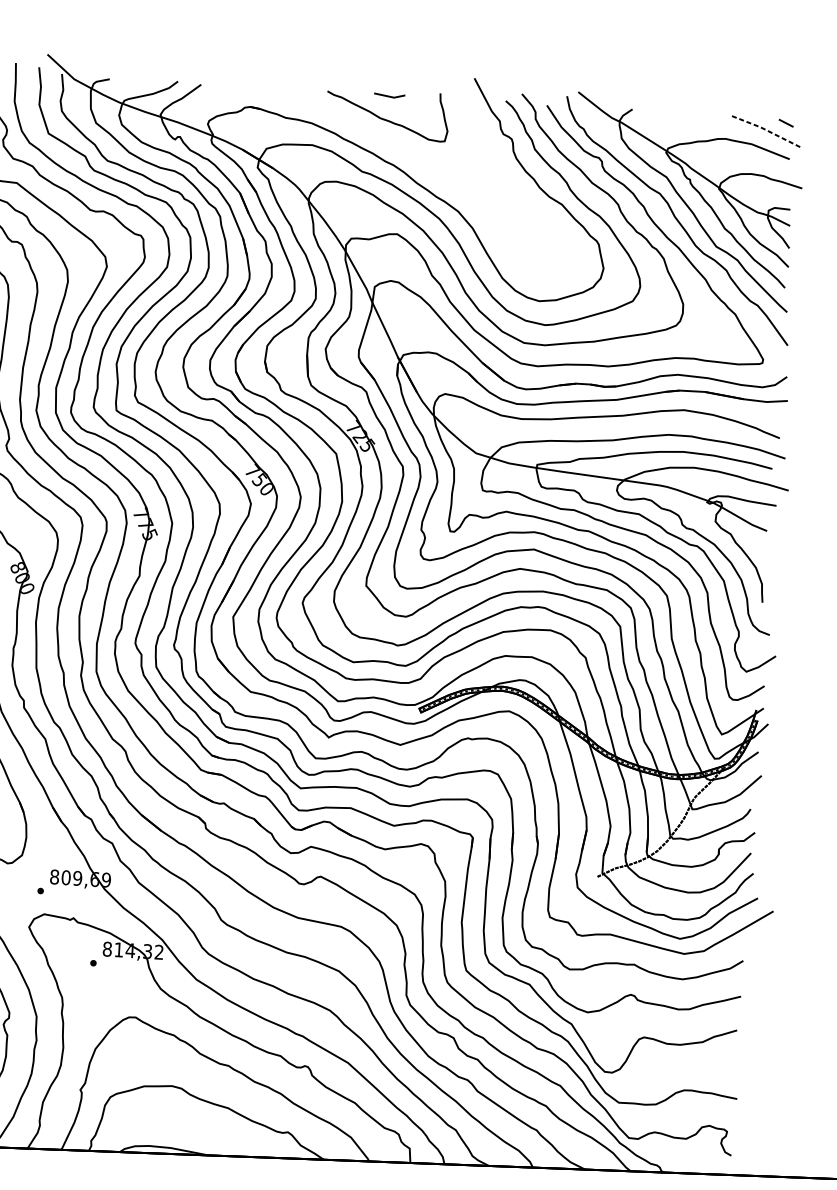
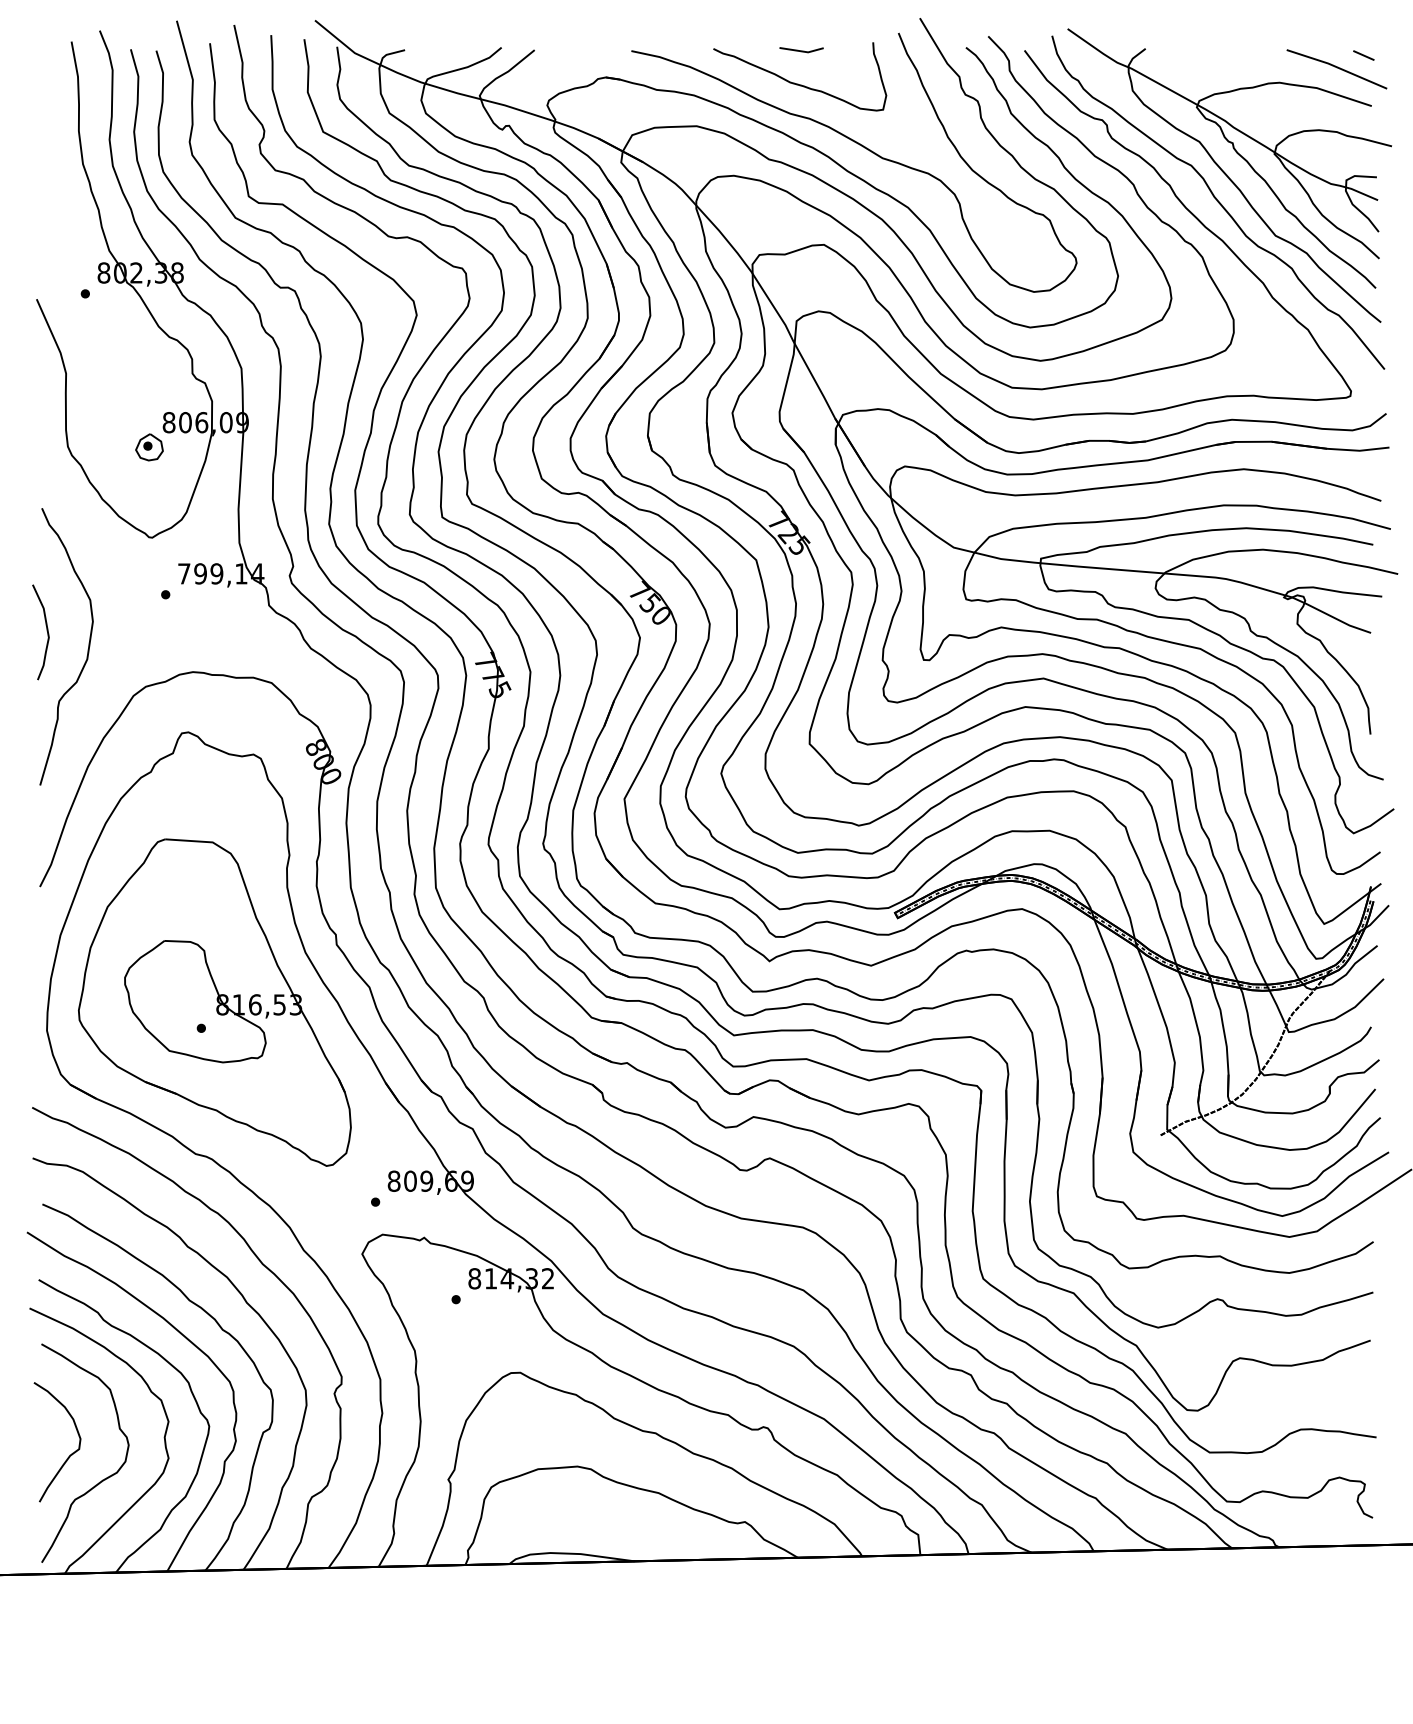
line: (767, 130) -> (1337, 67), dashed -> solid
curve: (429, 167) -> (864, 148), added

